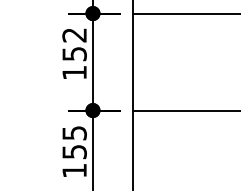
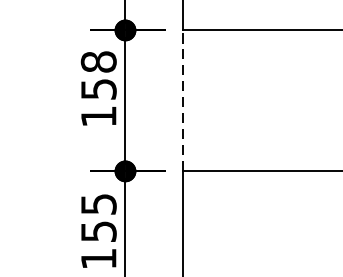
text: (74, 35) -> (98, 62), 152 -> 158
line: (132, 61) -> (182, 100), solid -> dashed

